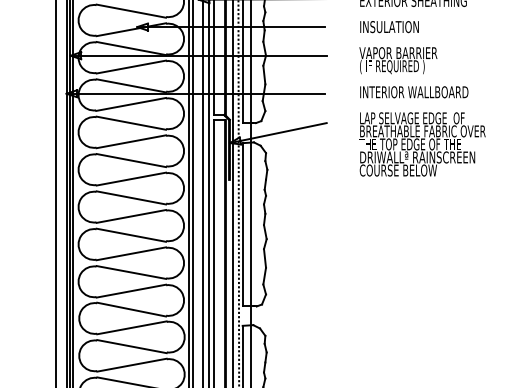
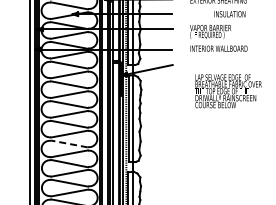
text: (388, 27) -> (229, 14), moved
text: (422, 144) -> (228, 91), moved
line: (131, 271) -> (69, 143), solid -> dashed

